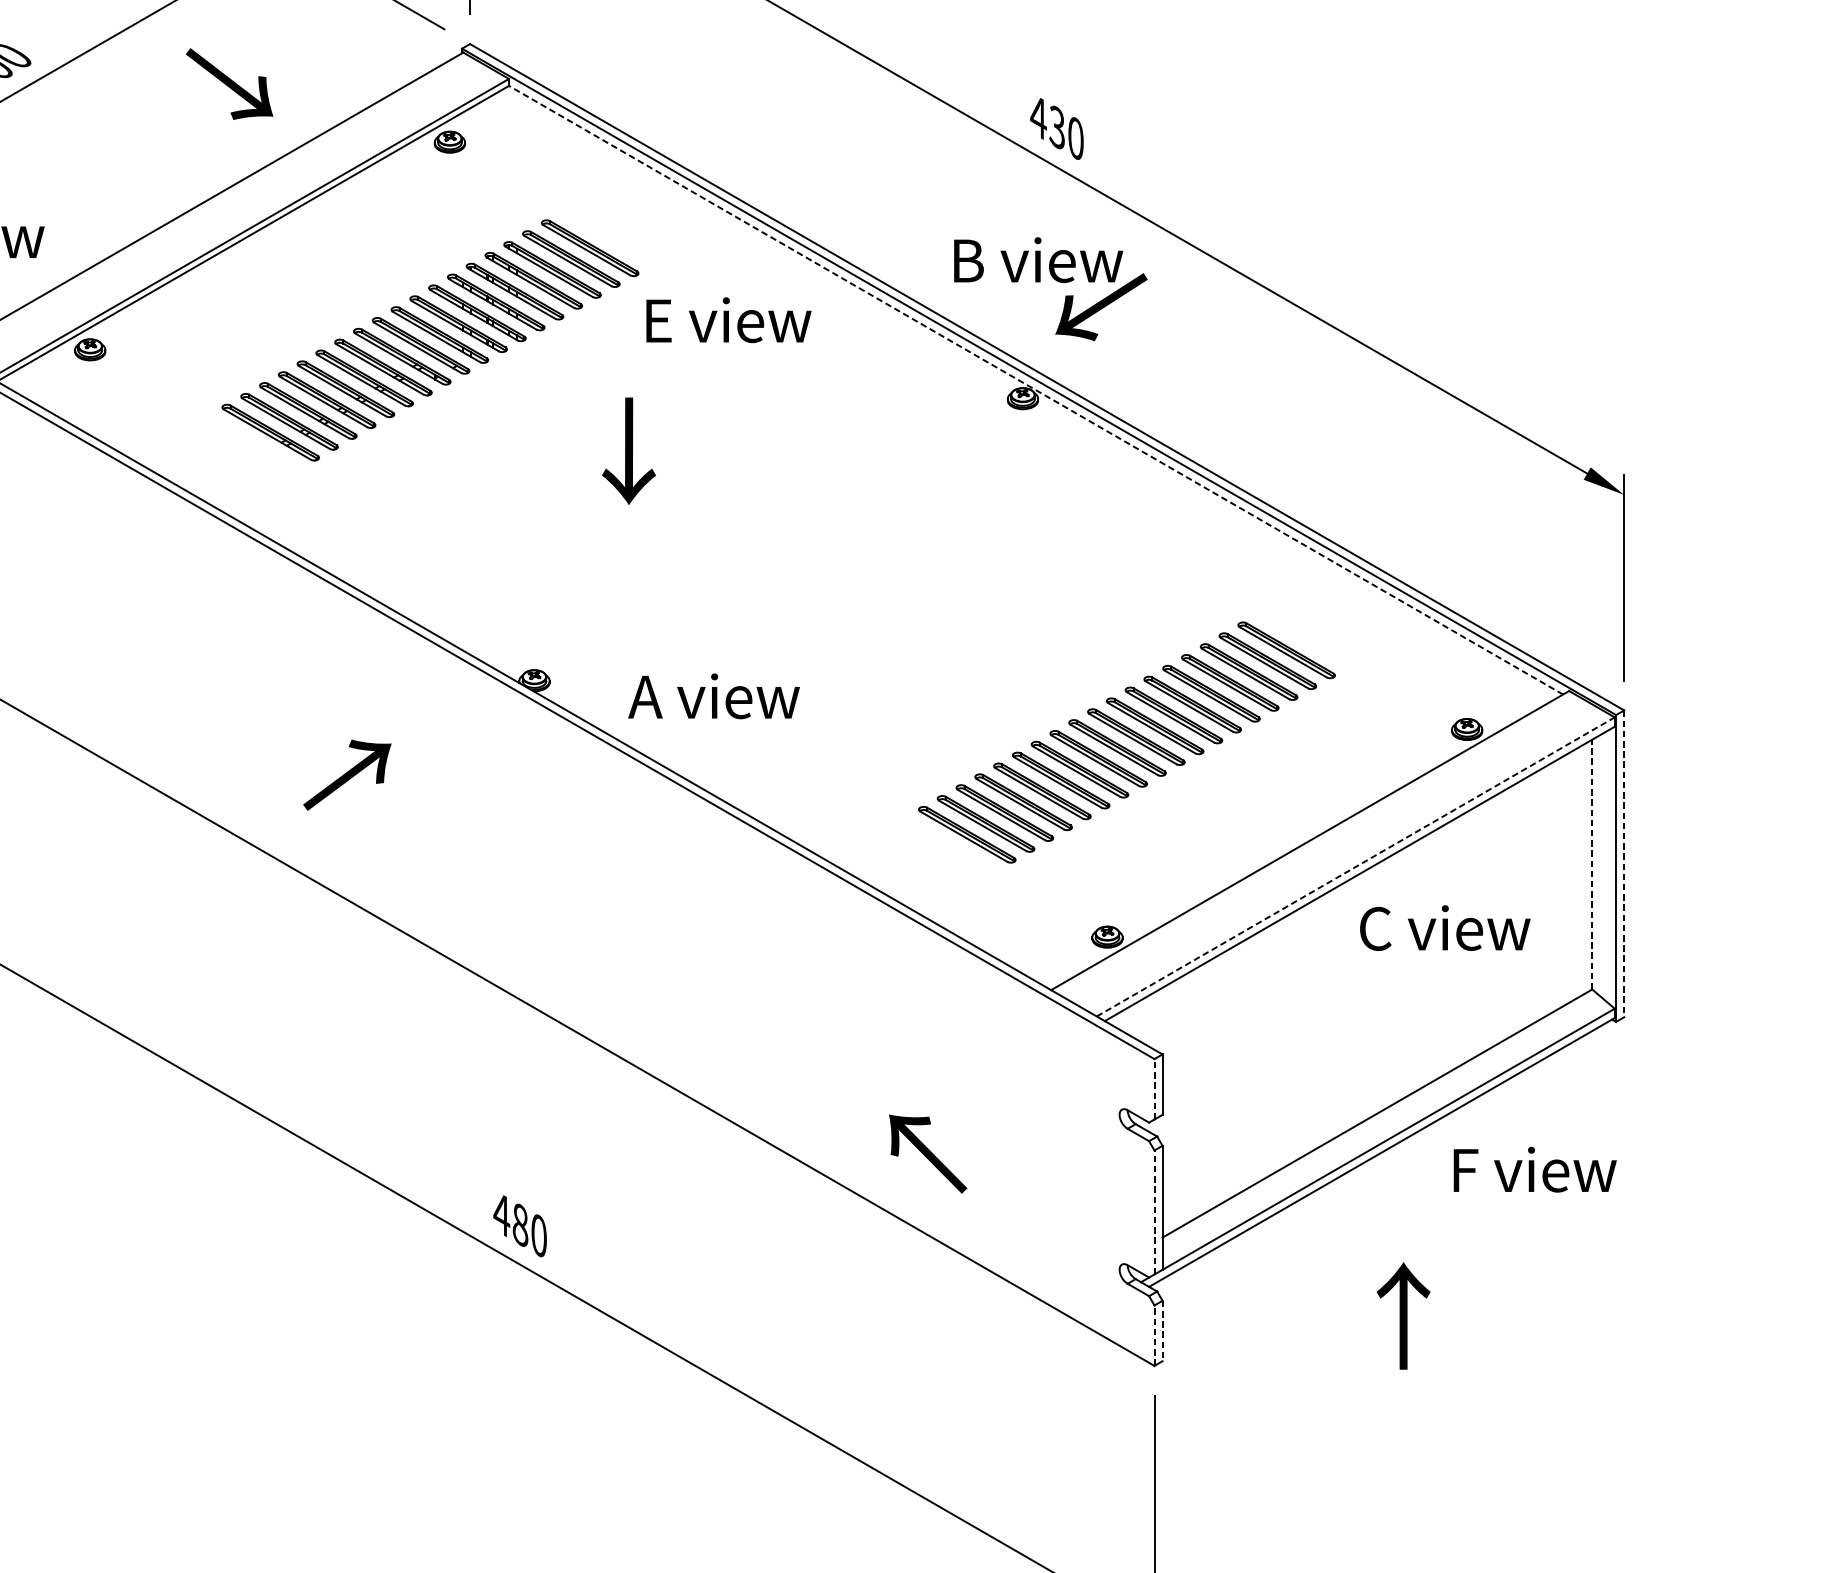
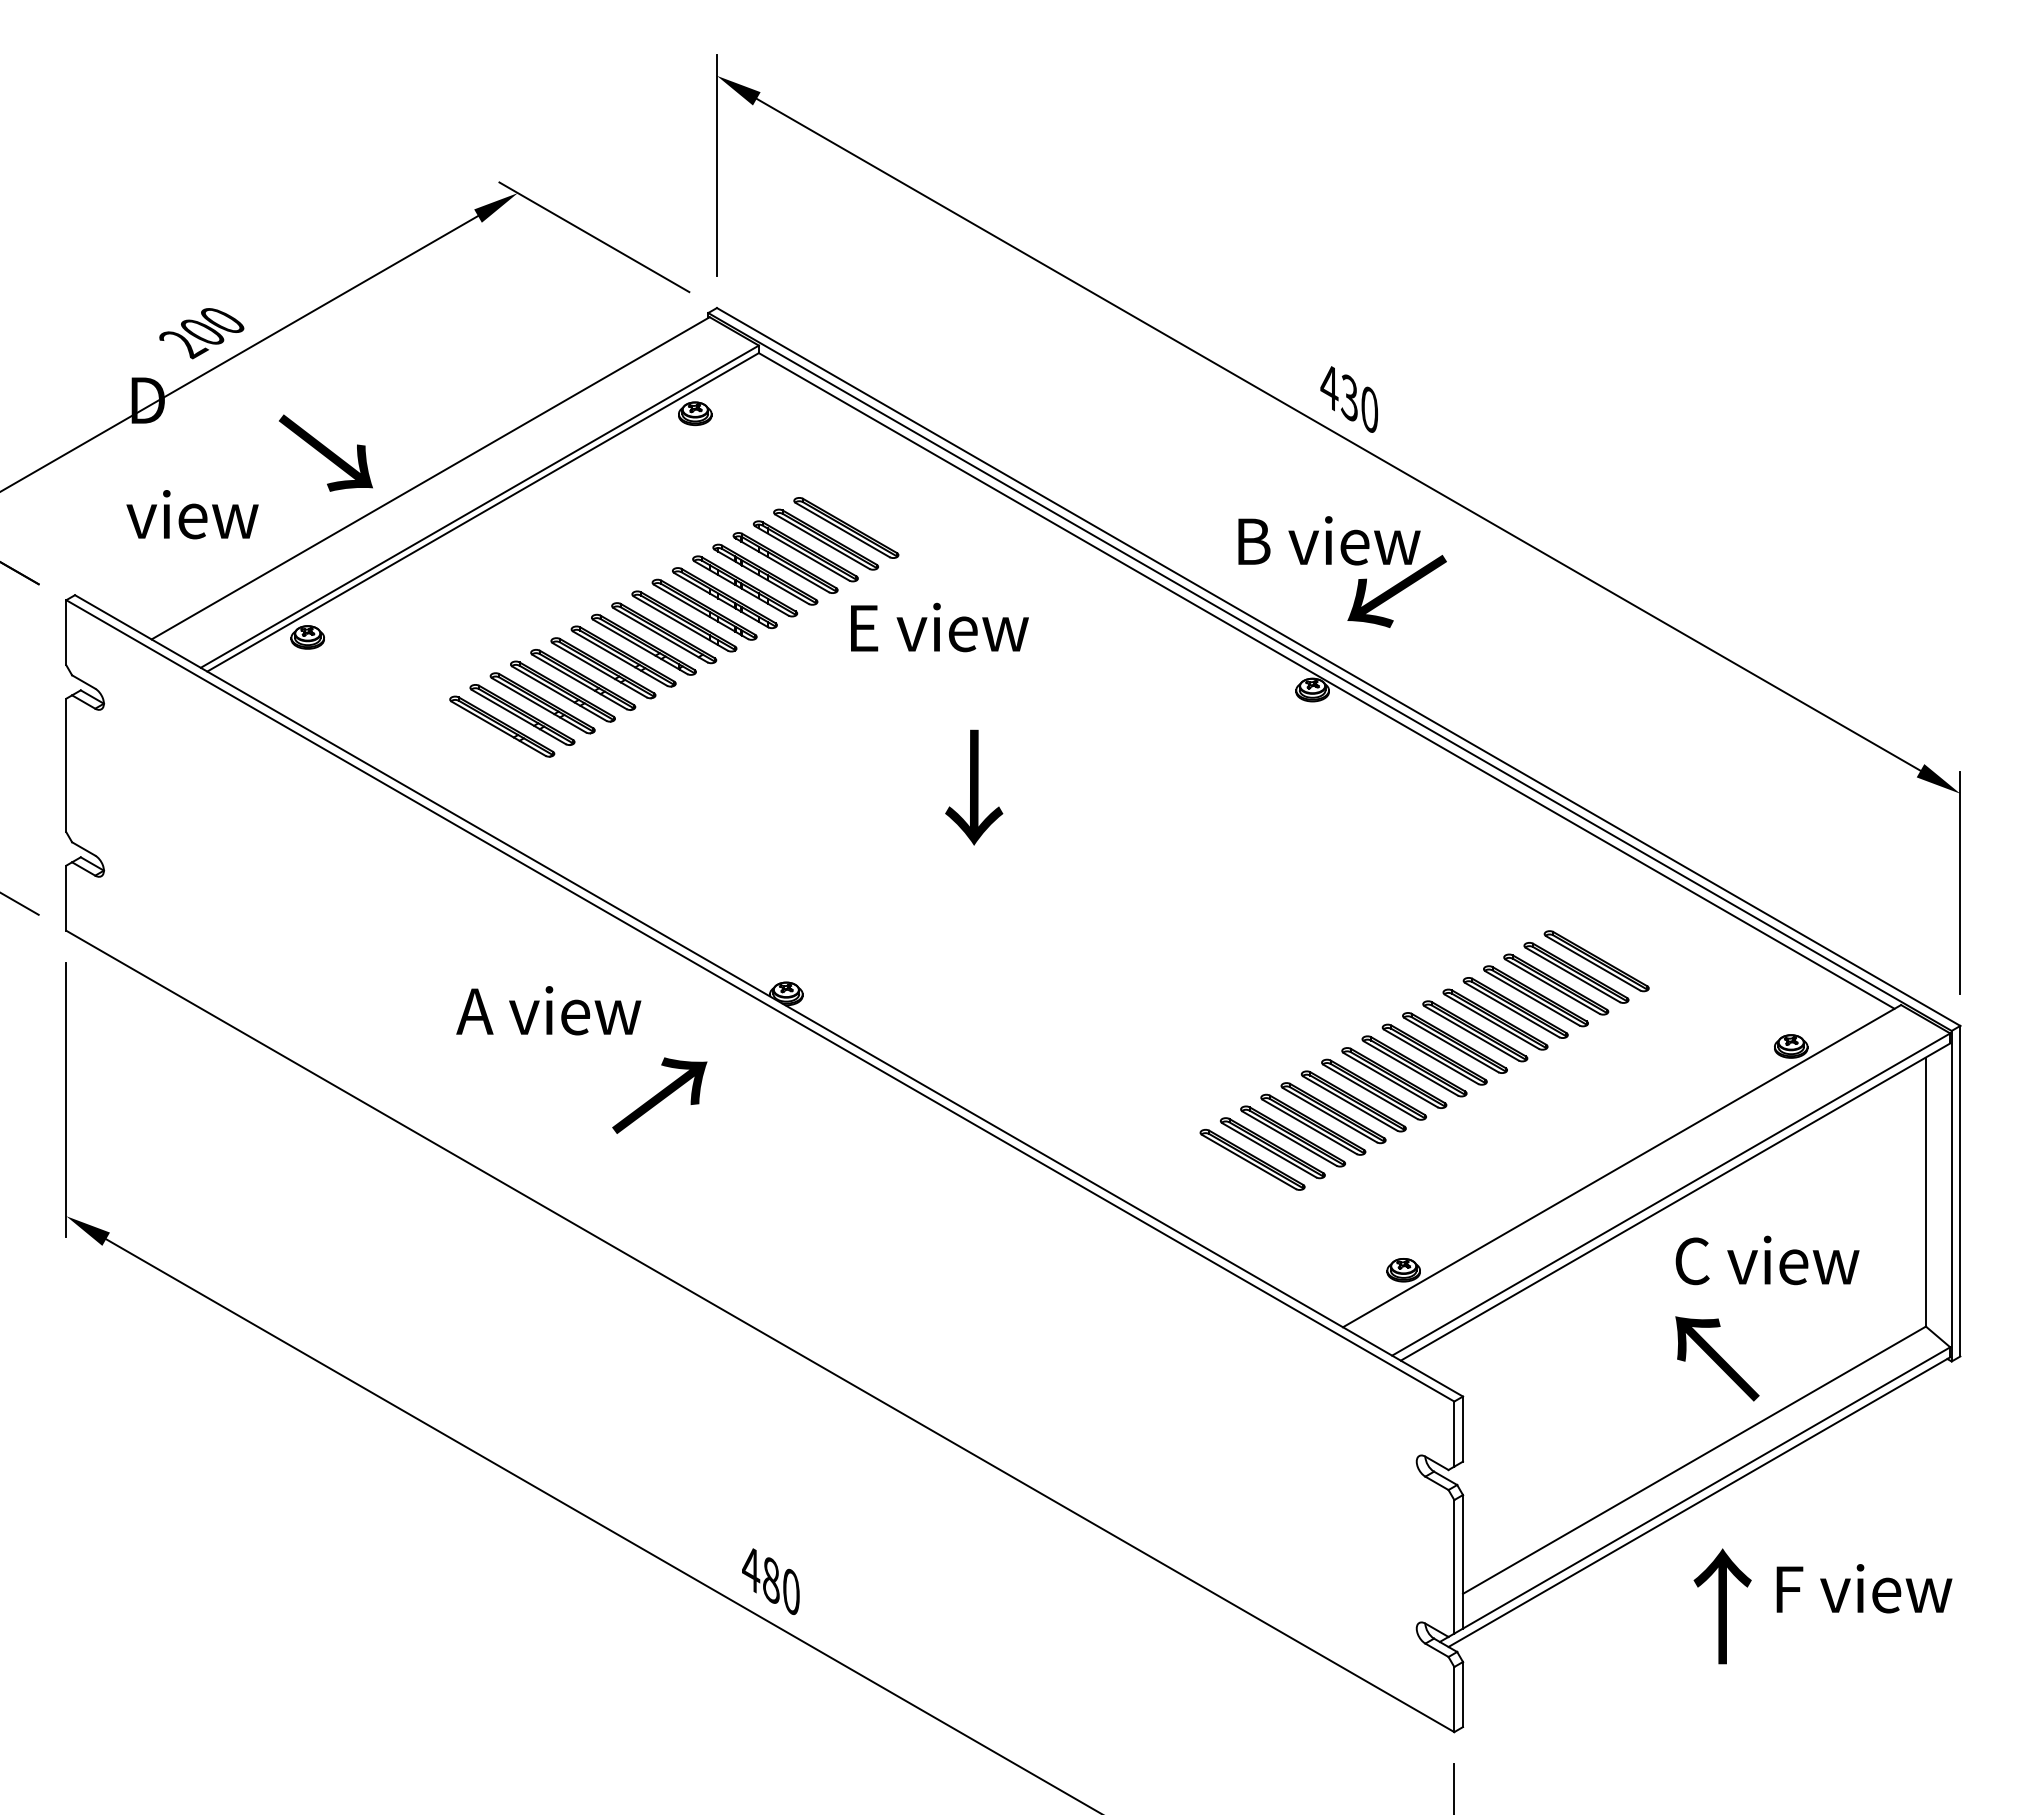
text: (229, 83) -> (325, 452), moved
text: (728, 320) -> (939, 627), moved
line: (1035, 389) -> (1326, 680), dashed -> solid
text: (629, 451) -> (974, 787), moved
text: (713, 696) -> (548, 1010), moved
text: (347, 775) -> (659, 1095), moved
line: (1624, 864) -> (1960, 1191), dashed -> solid
line: (1591, 865) -> (1925, 1192), dashed -> solid
line: (1356, 866) -> (1671, 1194), dashed -> solid
line: (1154, 1089) -> (1454, 1434), dashed -> solid
text: (928, 1153) -> (1717, 1358), moved
text: (1535, 1169) -> (1864, 1588), moved
line: (1154, 1212) -> (1454, 1566), dashed -> solid
text: (1403, 1316) -> (1722, 1606), moved
line: (1163, 1331) -> (1463, 1694), dashed -> solid
line: (1154, 1335) -> (1454, 1699), dashed -> solid

